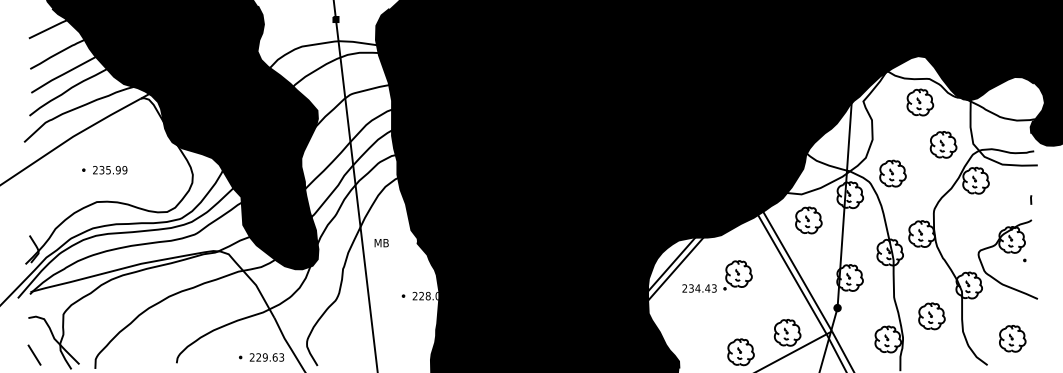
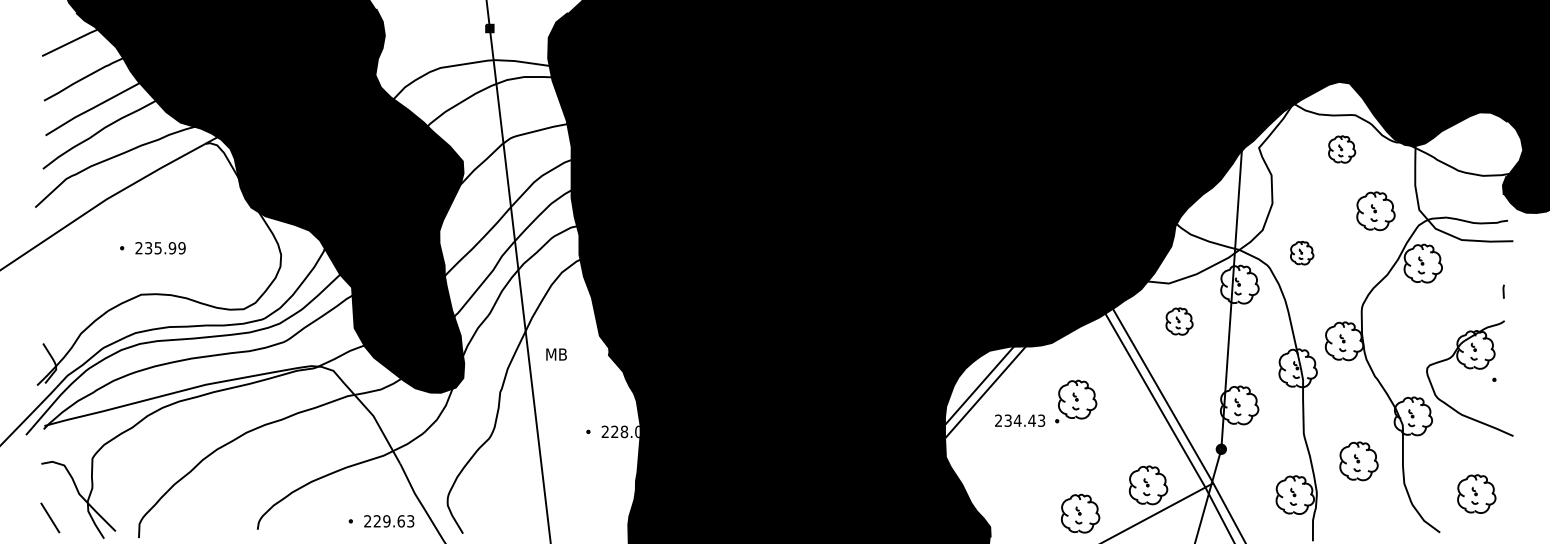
part: (920, 102) -> (1342, 149), size x0.7
part: (892, 173) -> (1301, 253), size x0.6
part: (808, 220) -> (1178, 321), size x0.7

